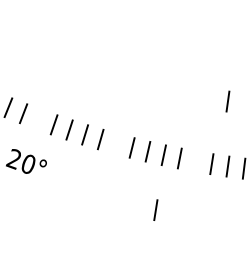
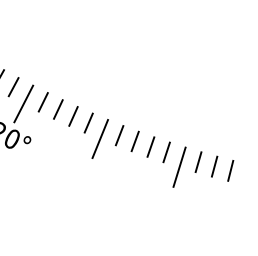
line: (227, 101) -> (222, 100), removed
line: (35, 128) -> (23, 103), added
line: (113, 153) -> (99, 138), added
line: (193, 171) -> (178, 167), added
line: (155, 209) -> (135, 201), removed

